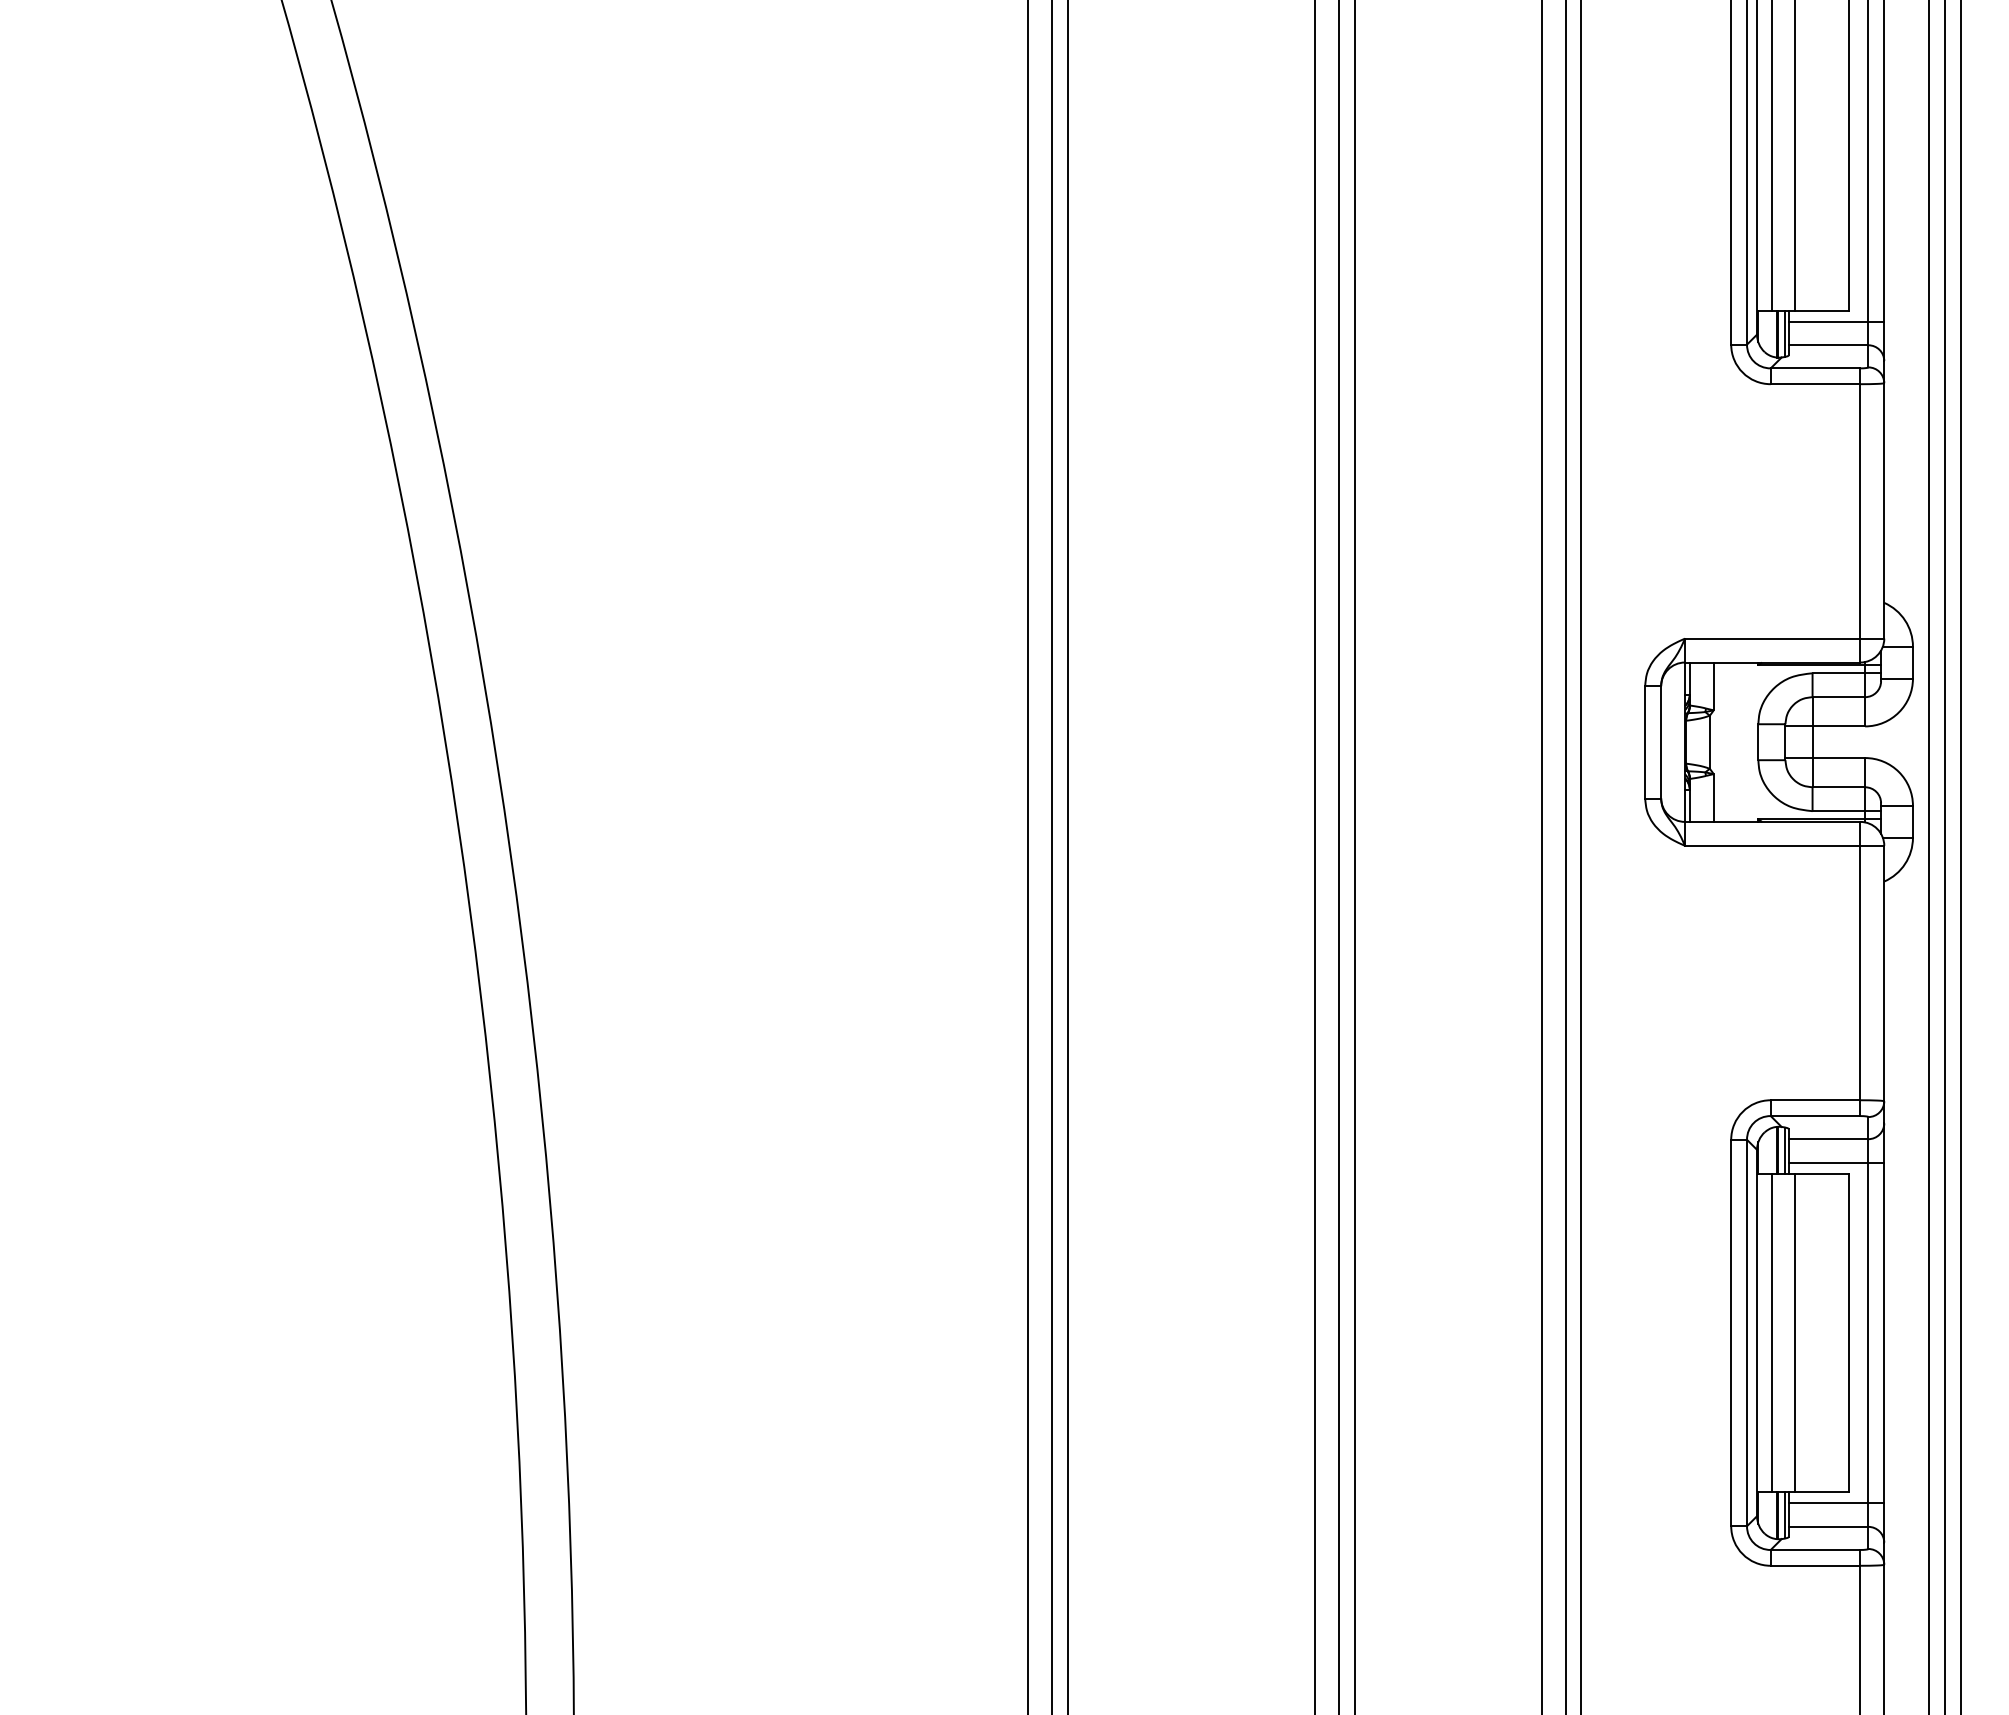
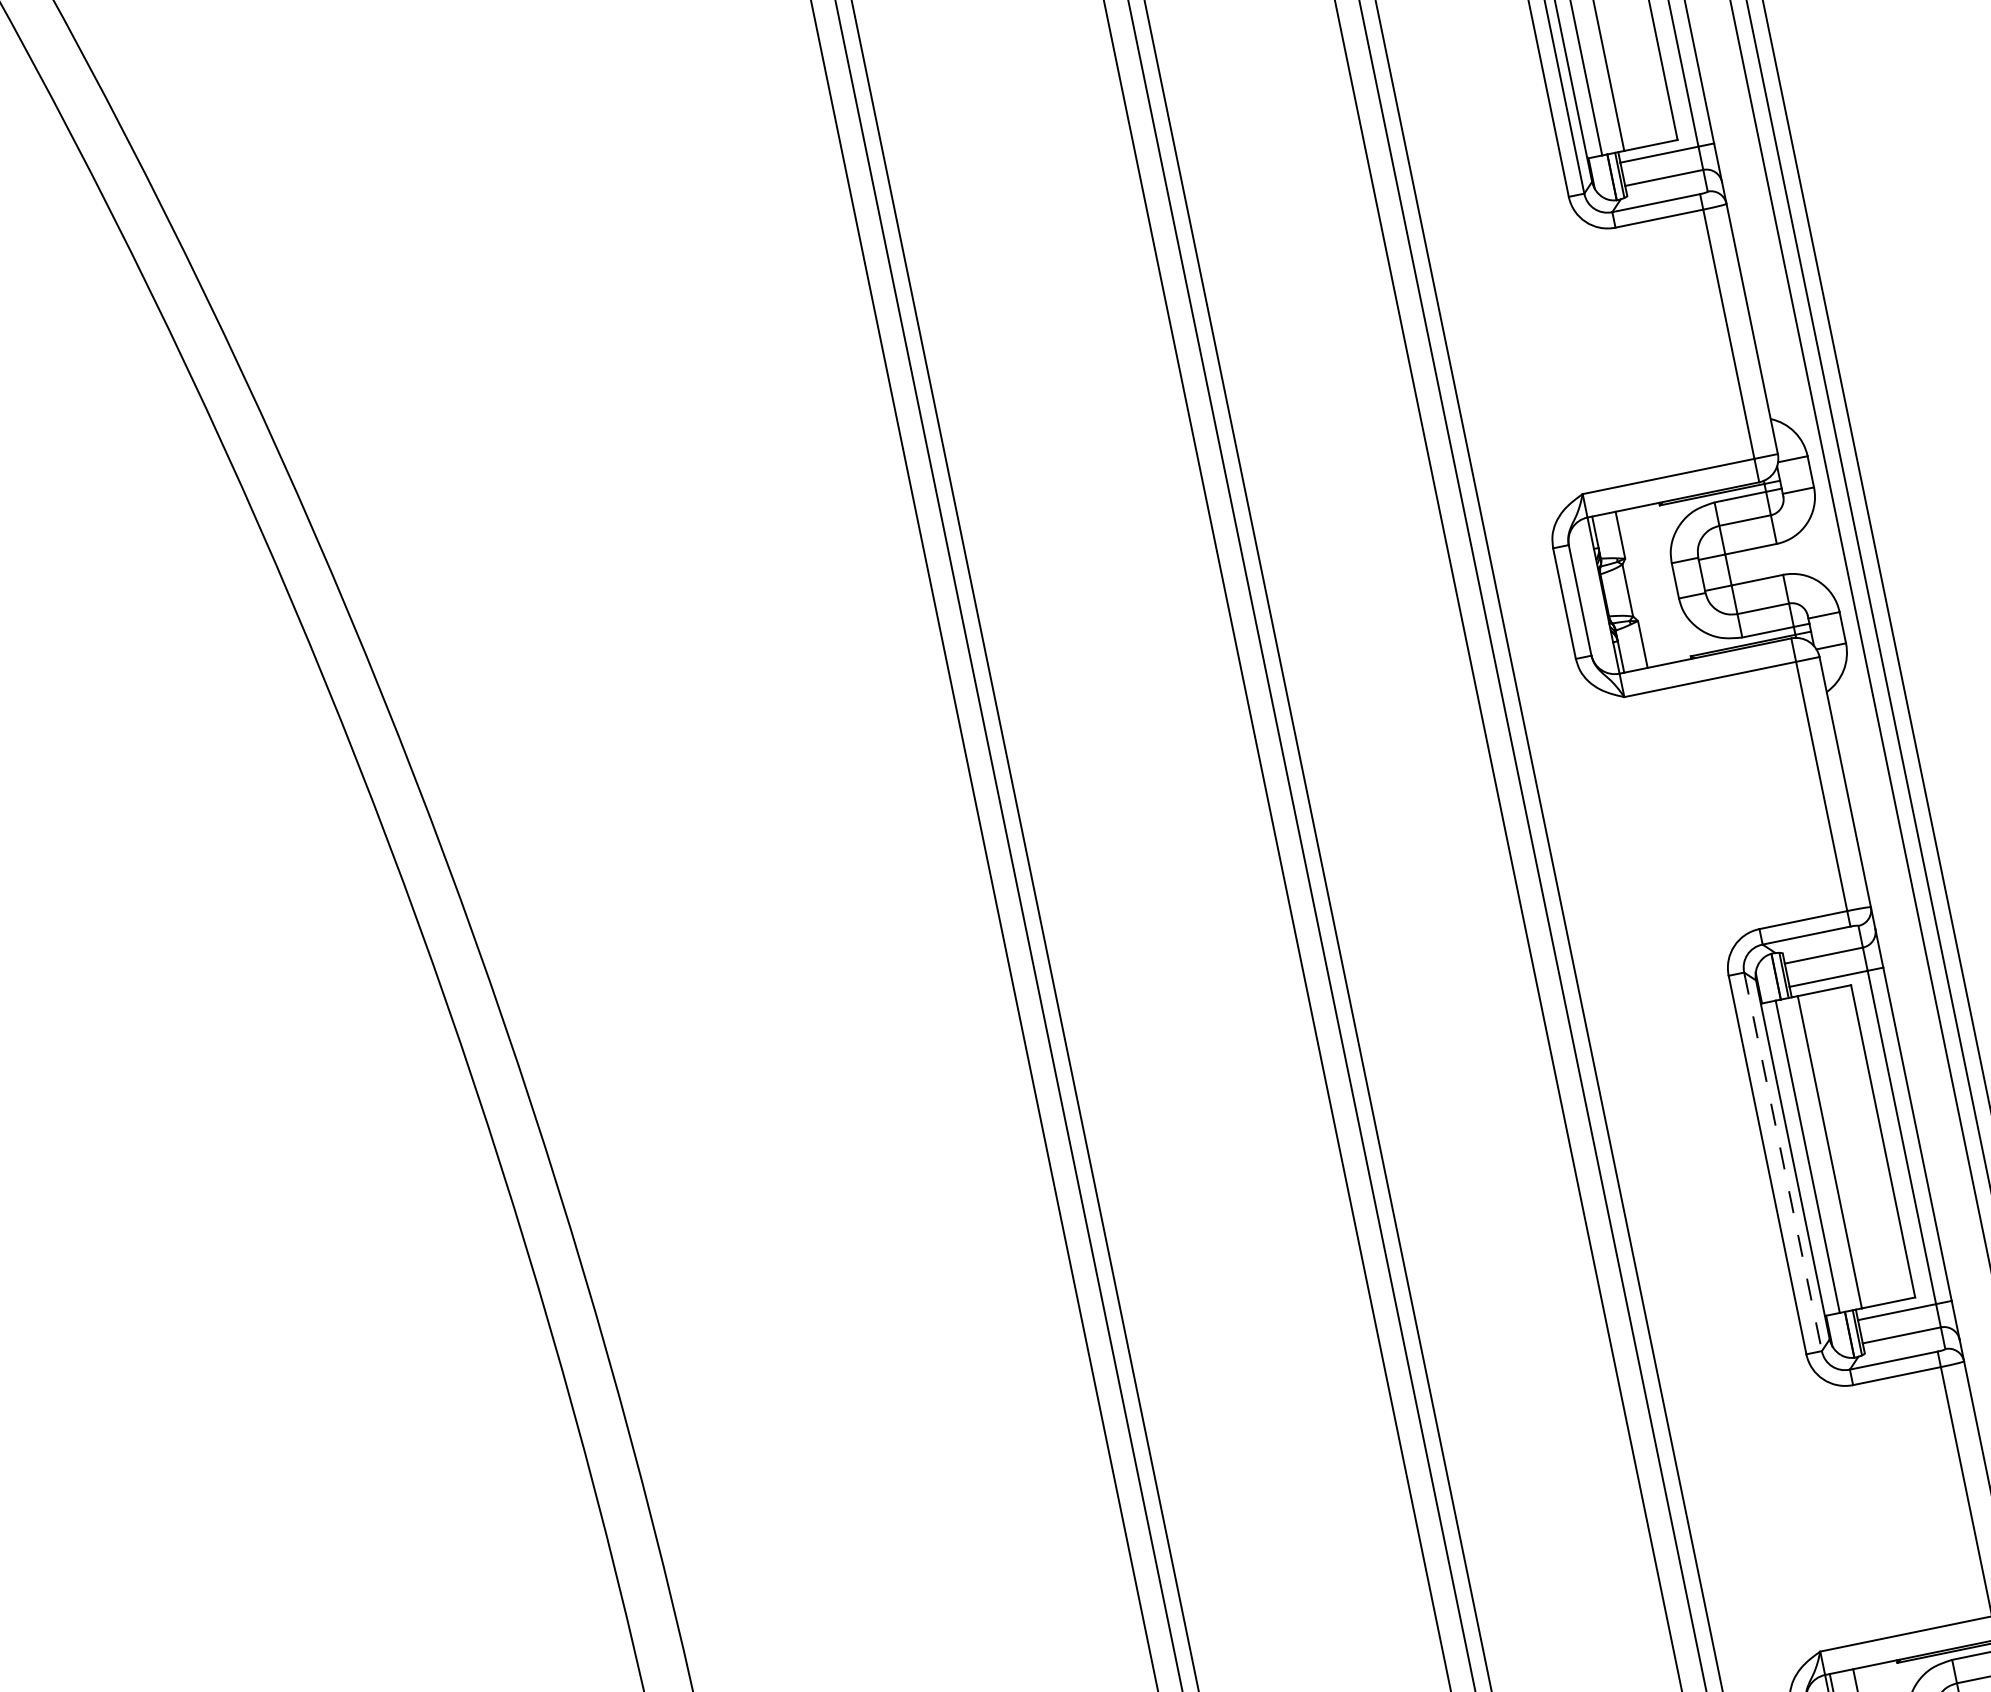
line: (1747, 1333) -> (1783, 1162), solid -> dashed

